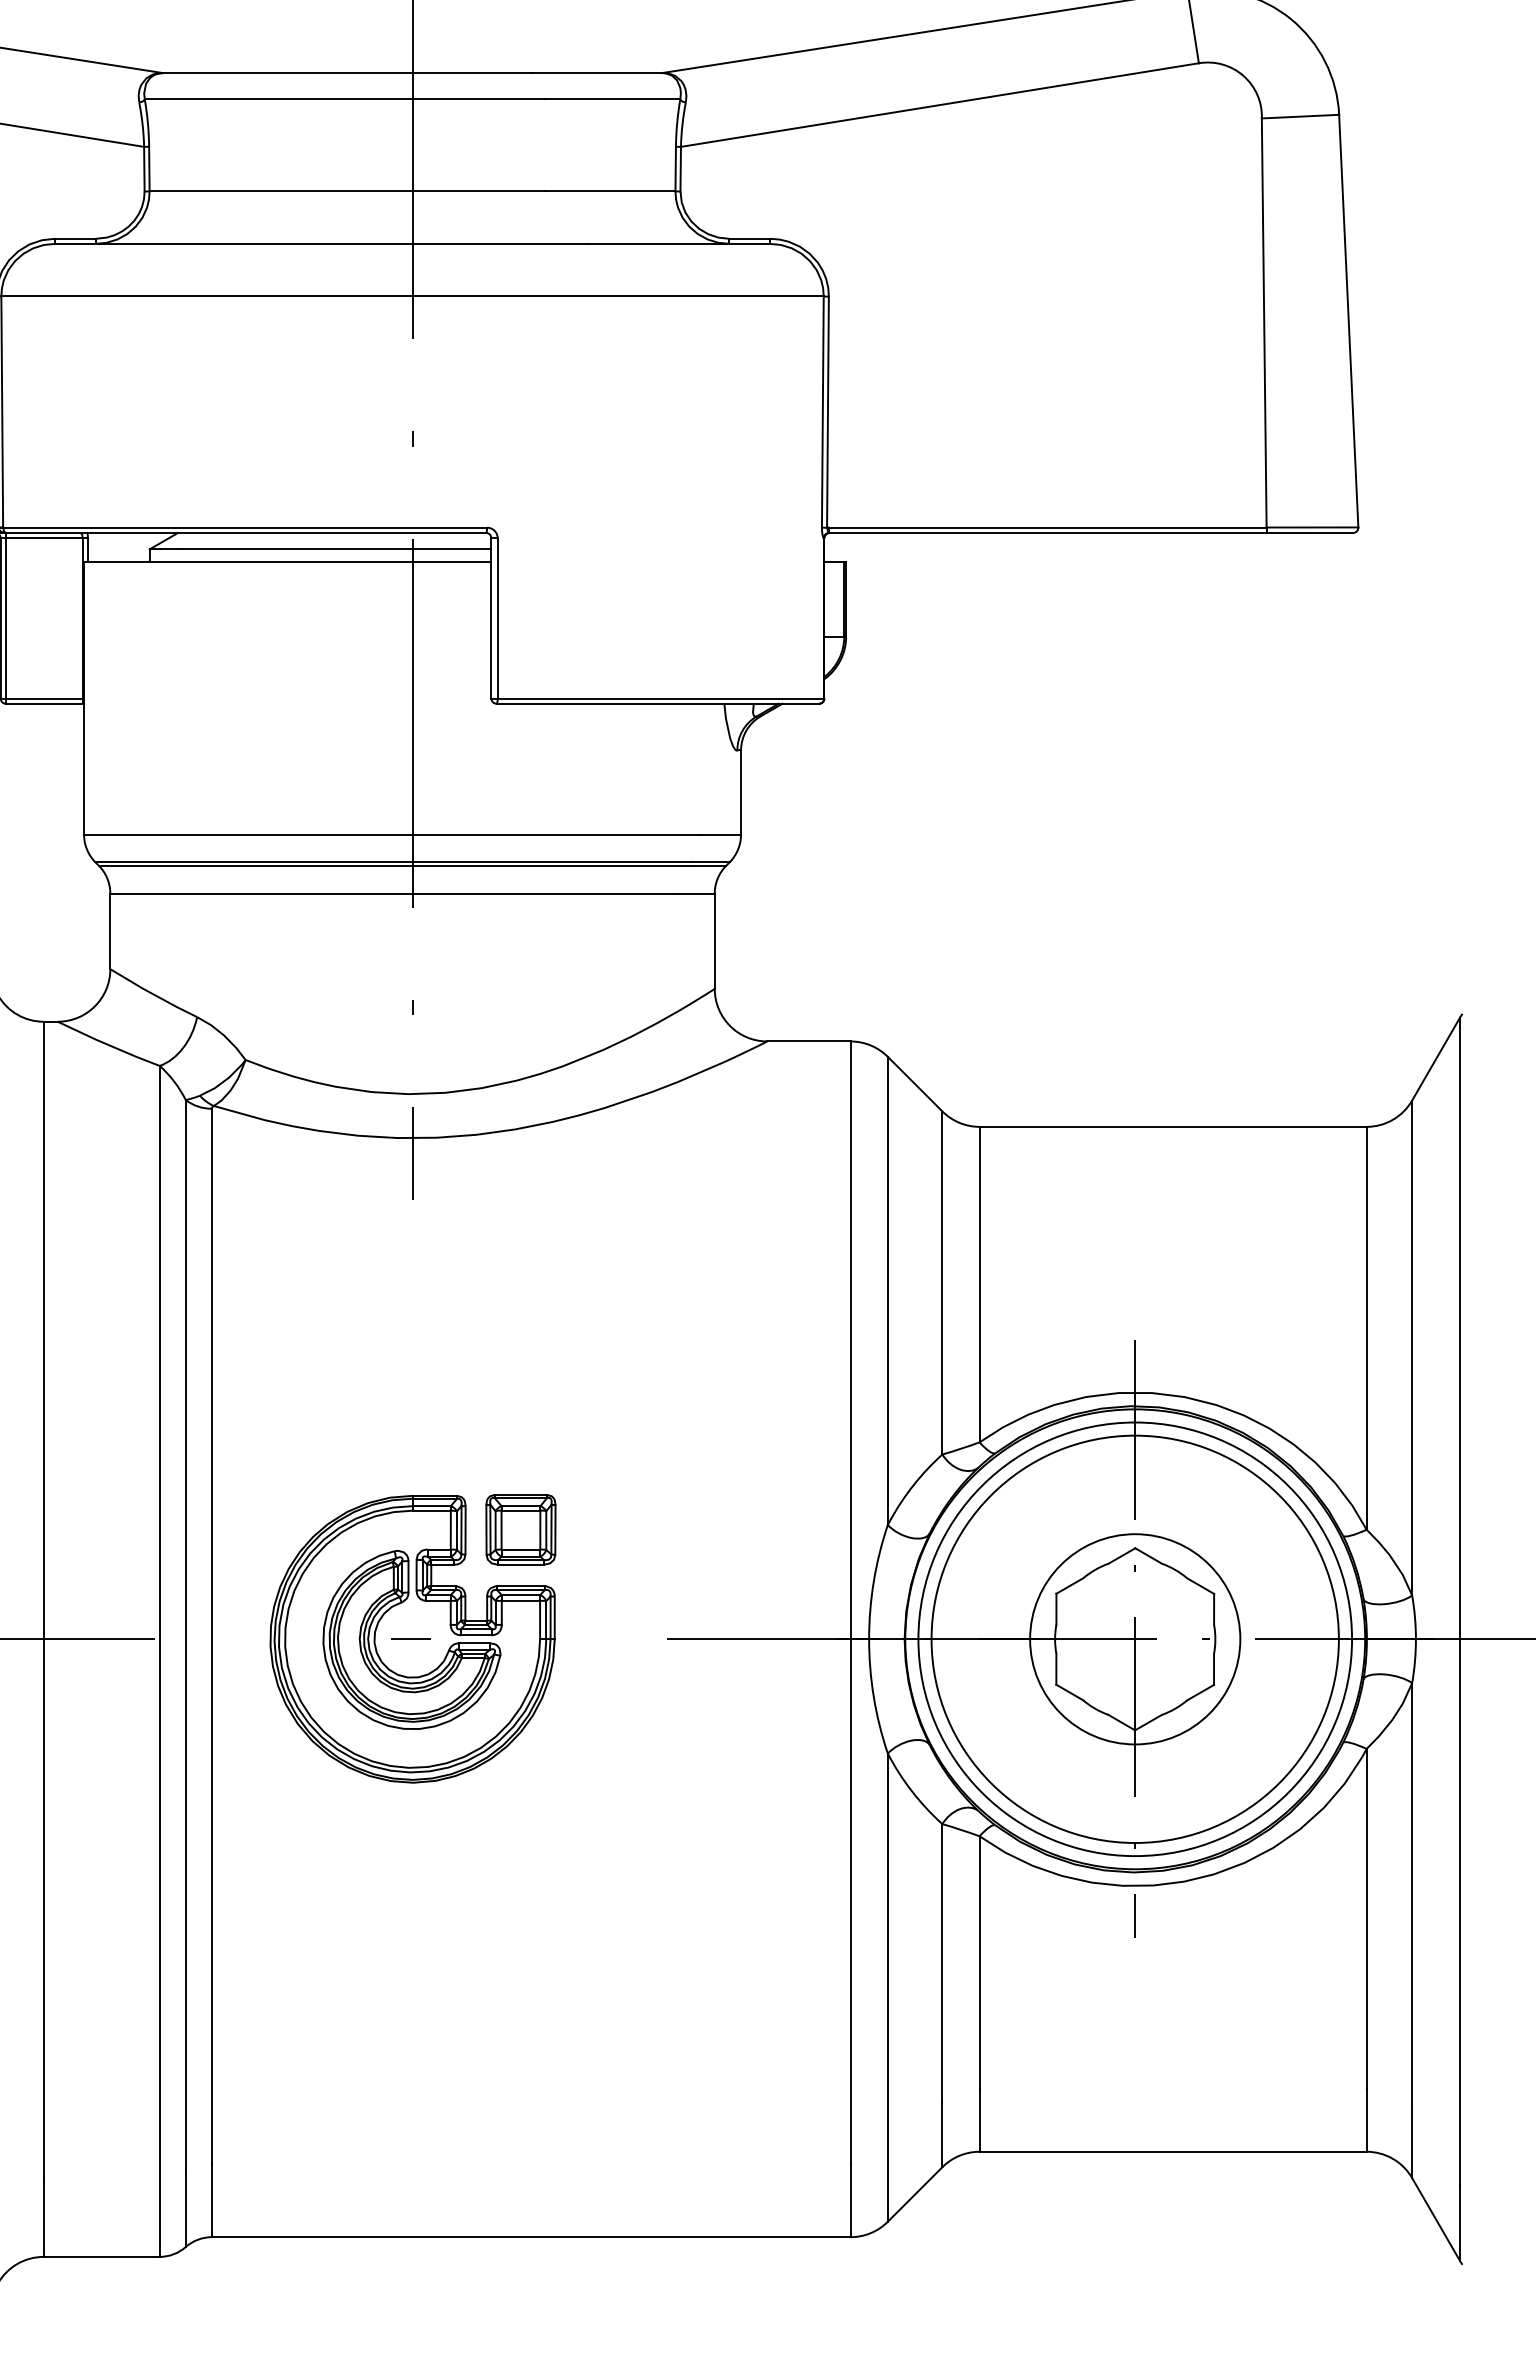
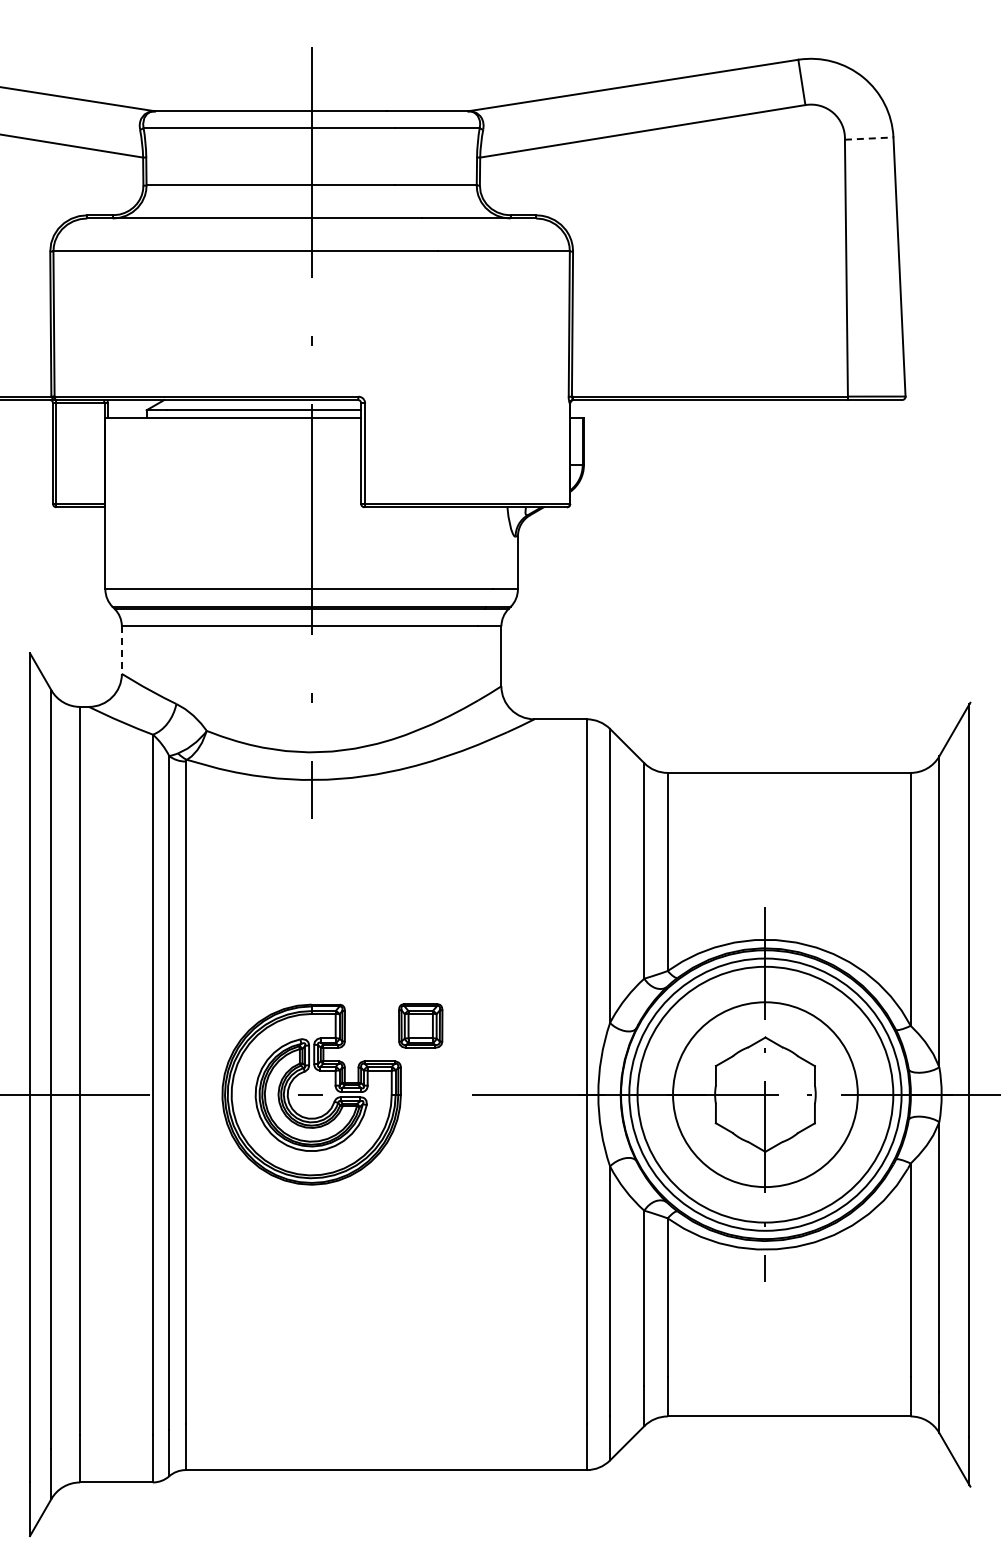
line: (1300, 116) -> (869, 138), solid -> dashed
line: (109, 931) -> (121, 650), solid -> dashed
part: (520, 1529) -> (420, 1025), moved
circle: (1135, 1639) -> (765, 1094), size x1.4

